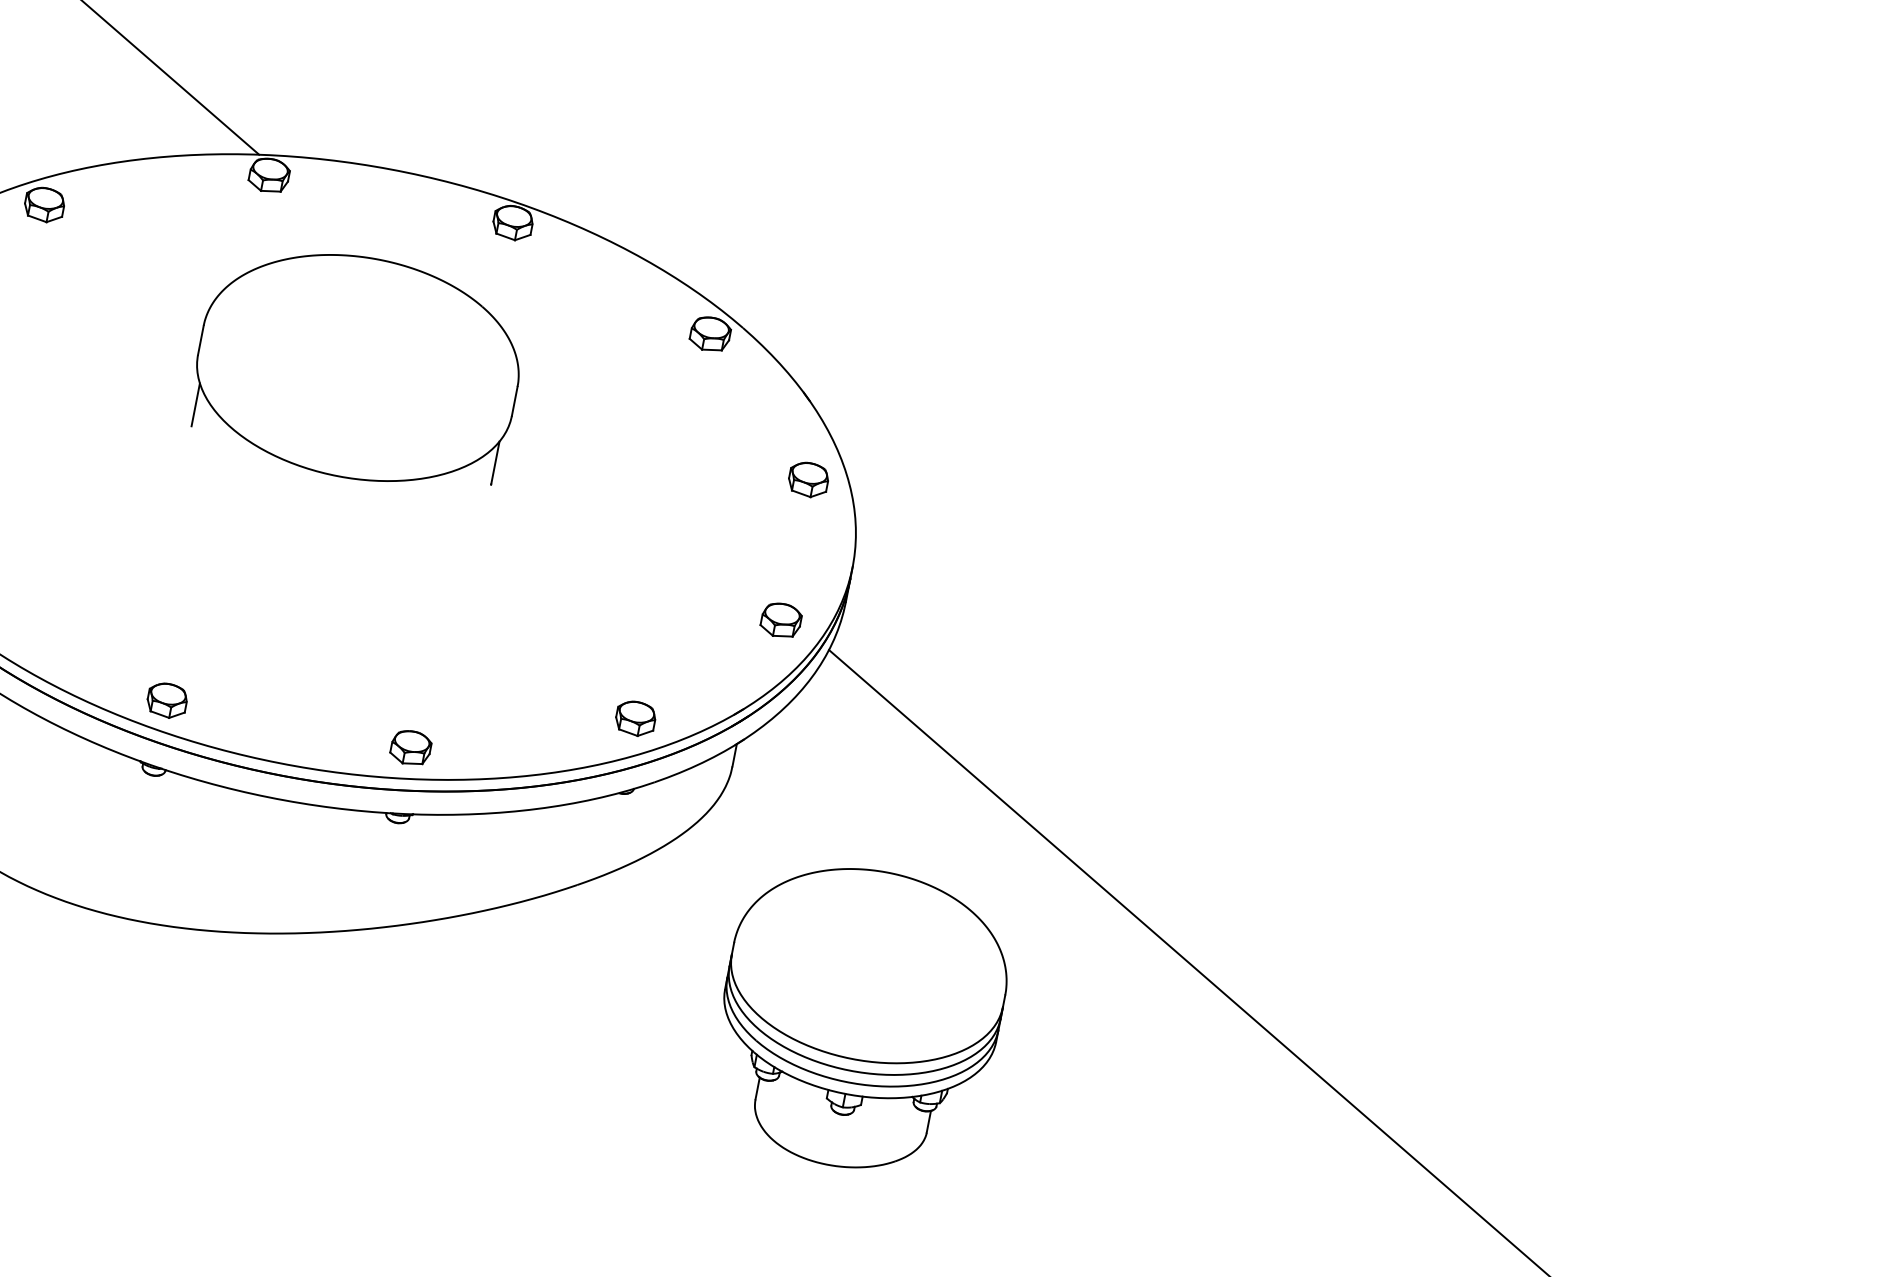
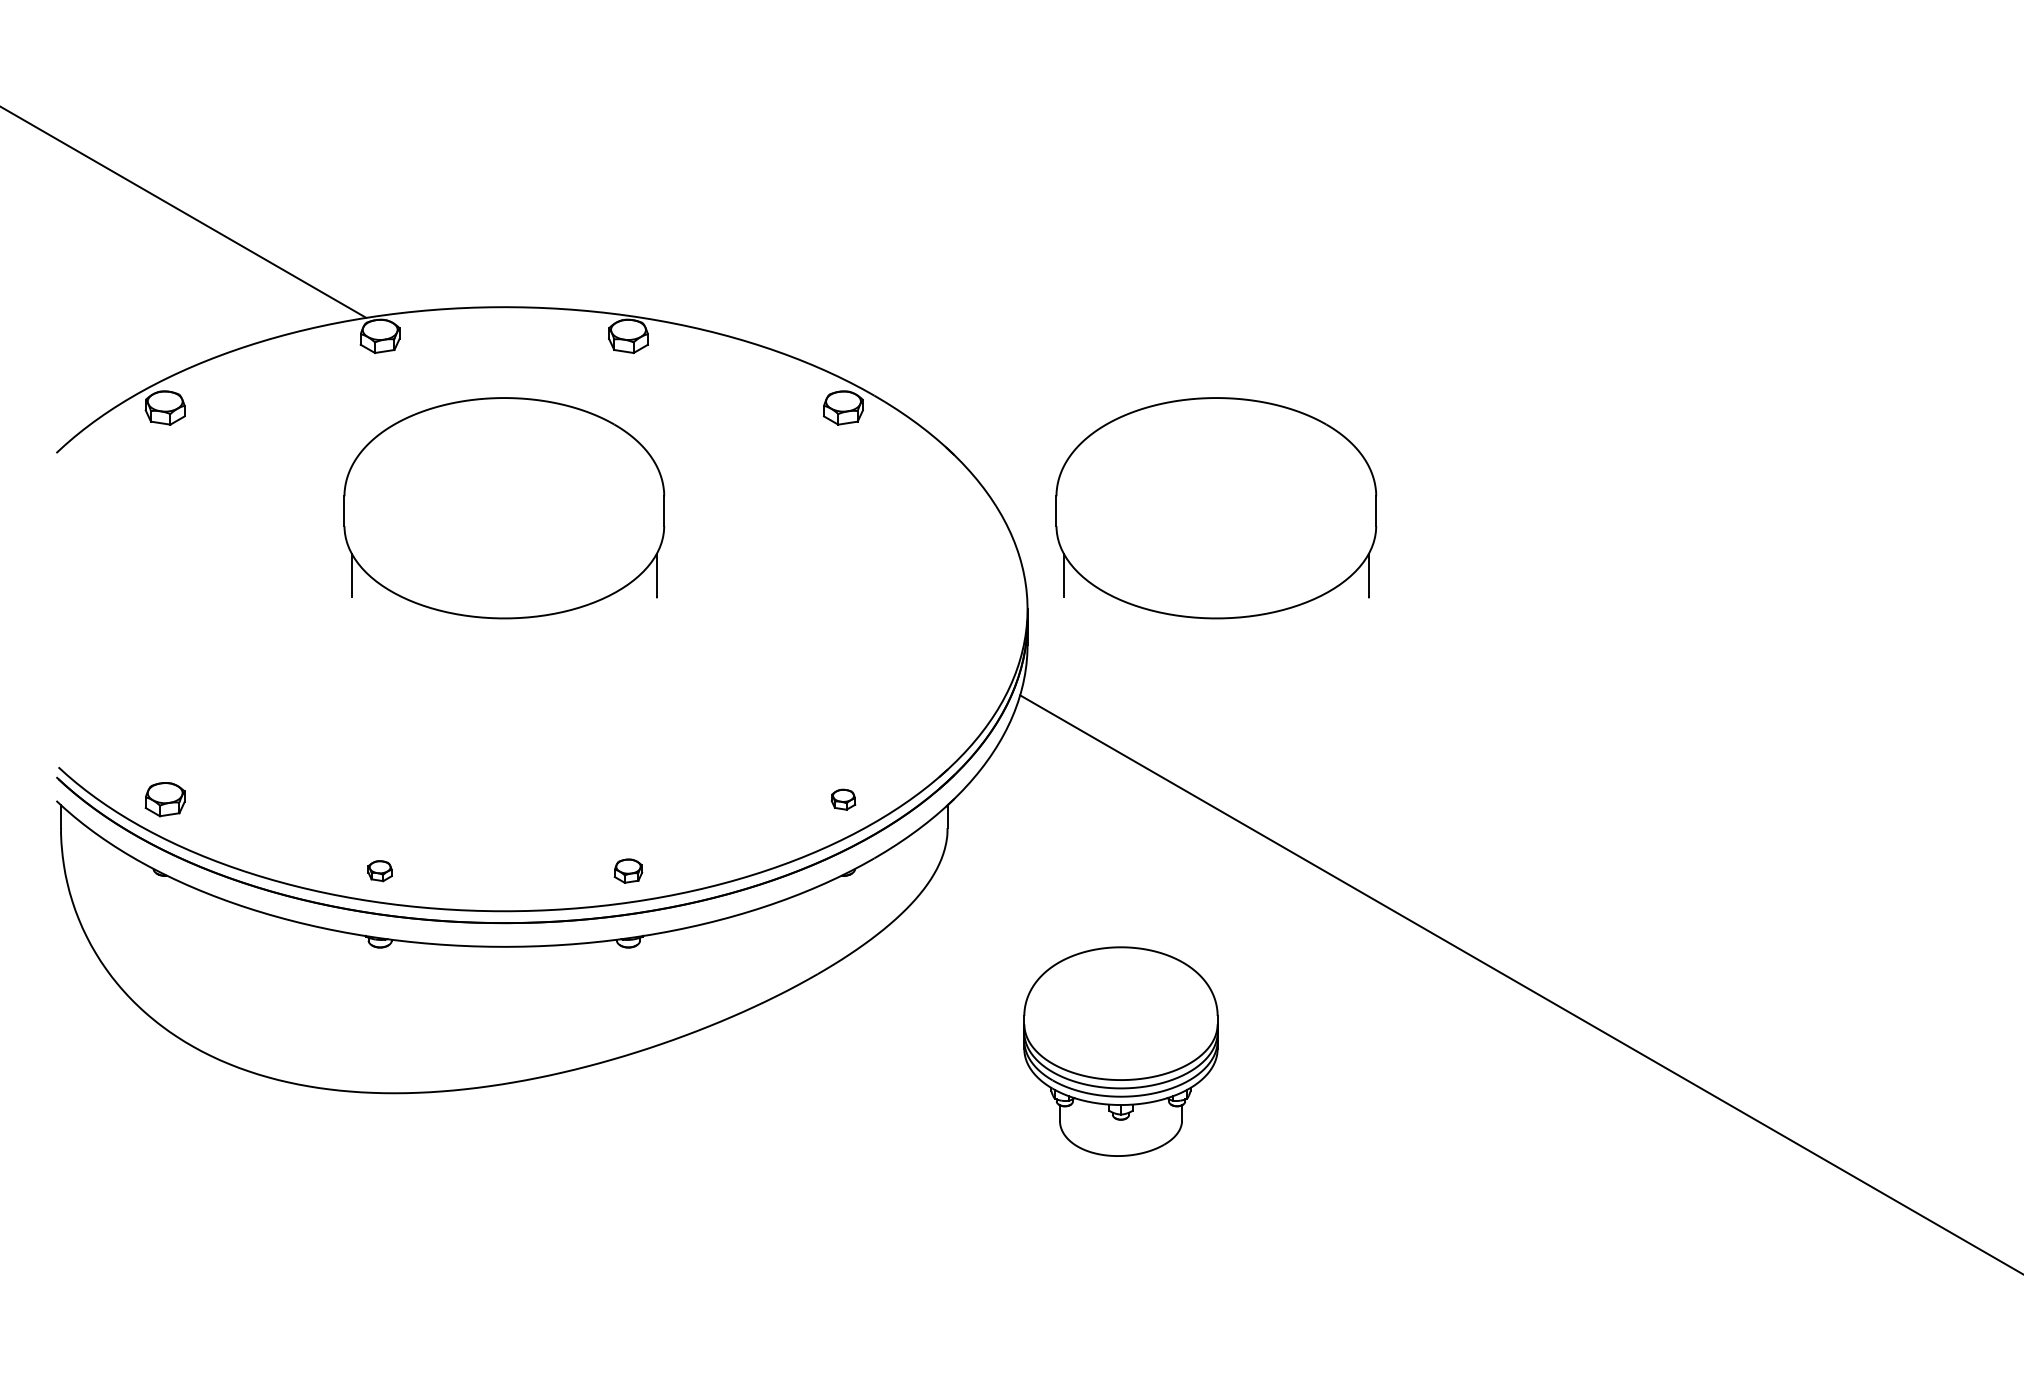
part: (808, 479) -> (967, 531), removed
part: (1057, 504) -> (1216, 508), added
part: (781, 620) -> (967, 675), removed
part: (166, 699) -> (379, 870), size x0.6
part: (635, 718) -> (843, 799), size x0.6
part: (411, 747) -> (628, 870), size x0.7
part: (859, 1018) -> (1120, 1051), size x0.7

